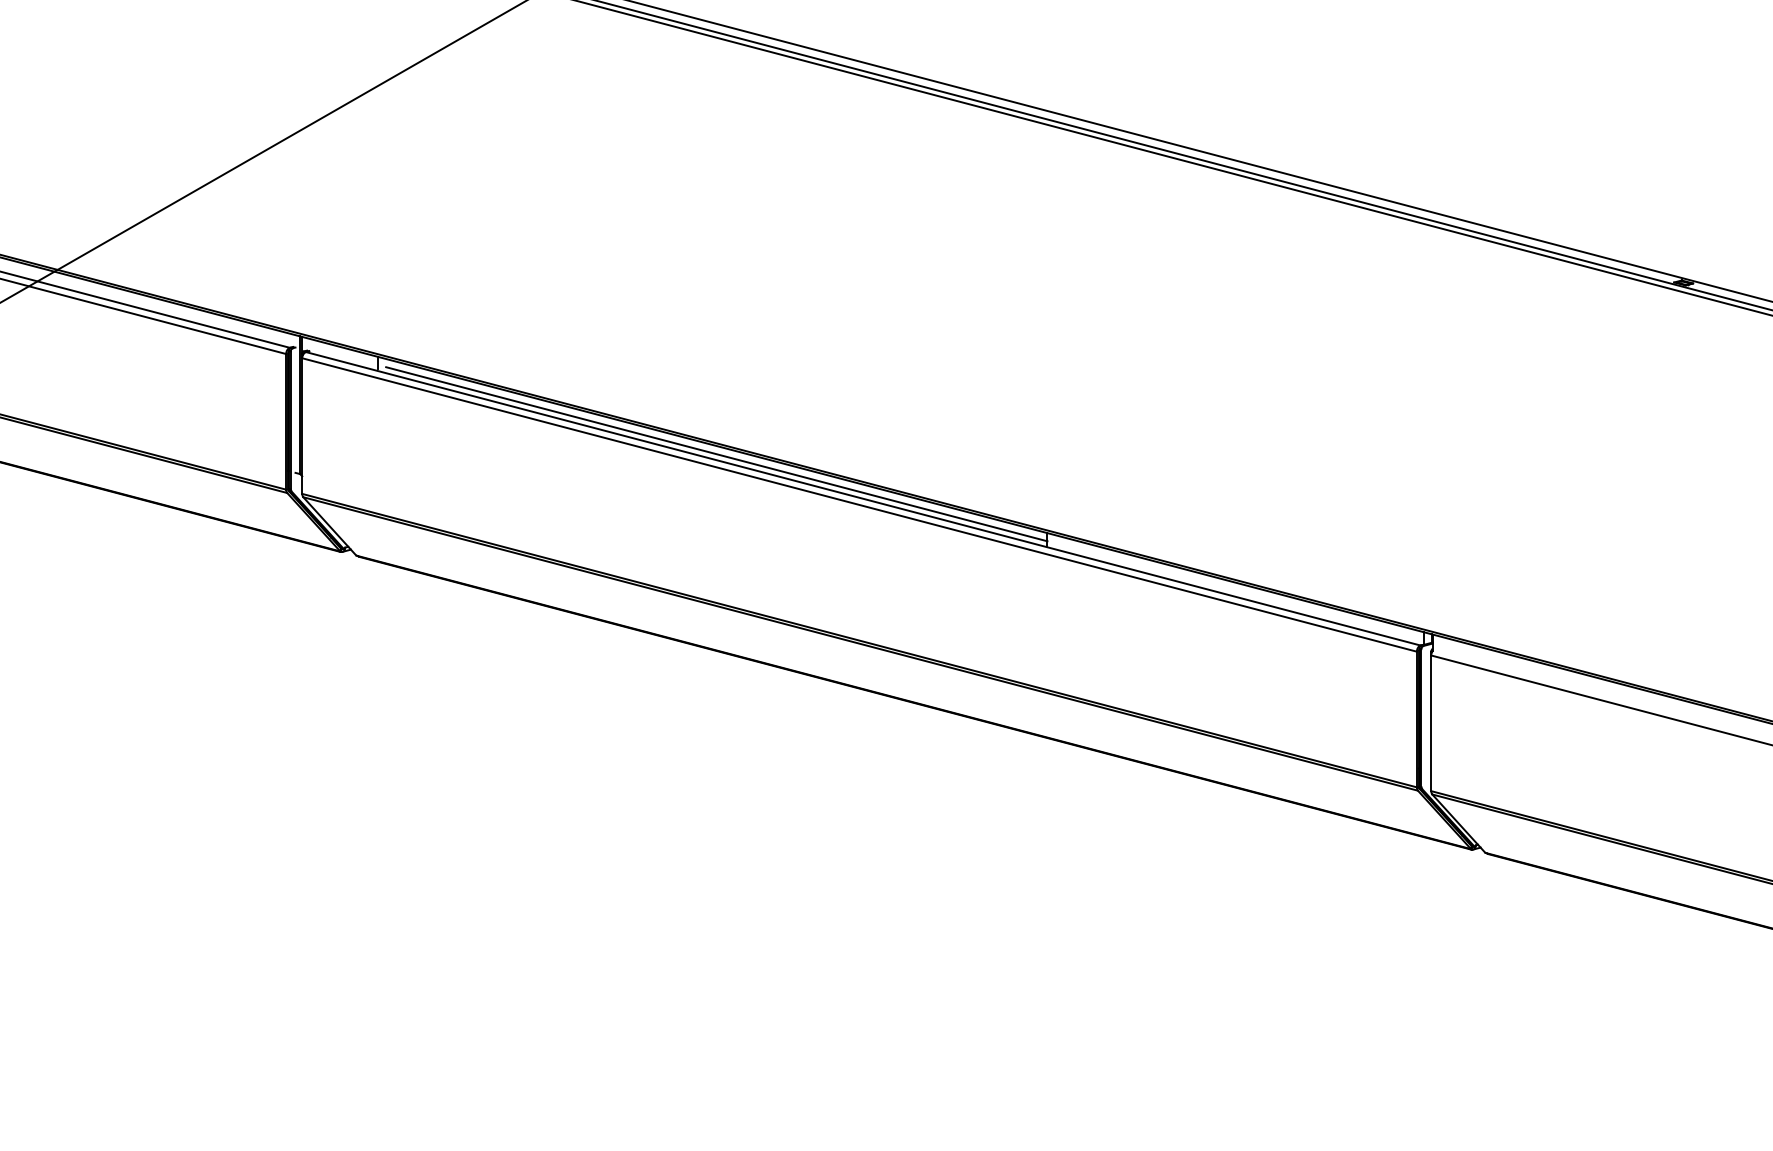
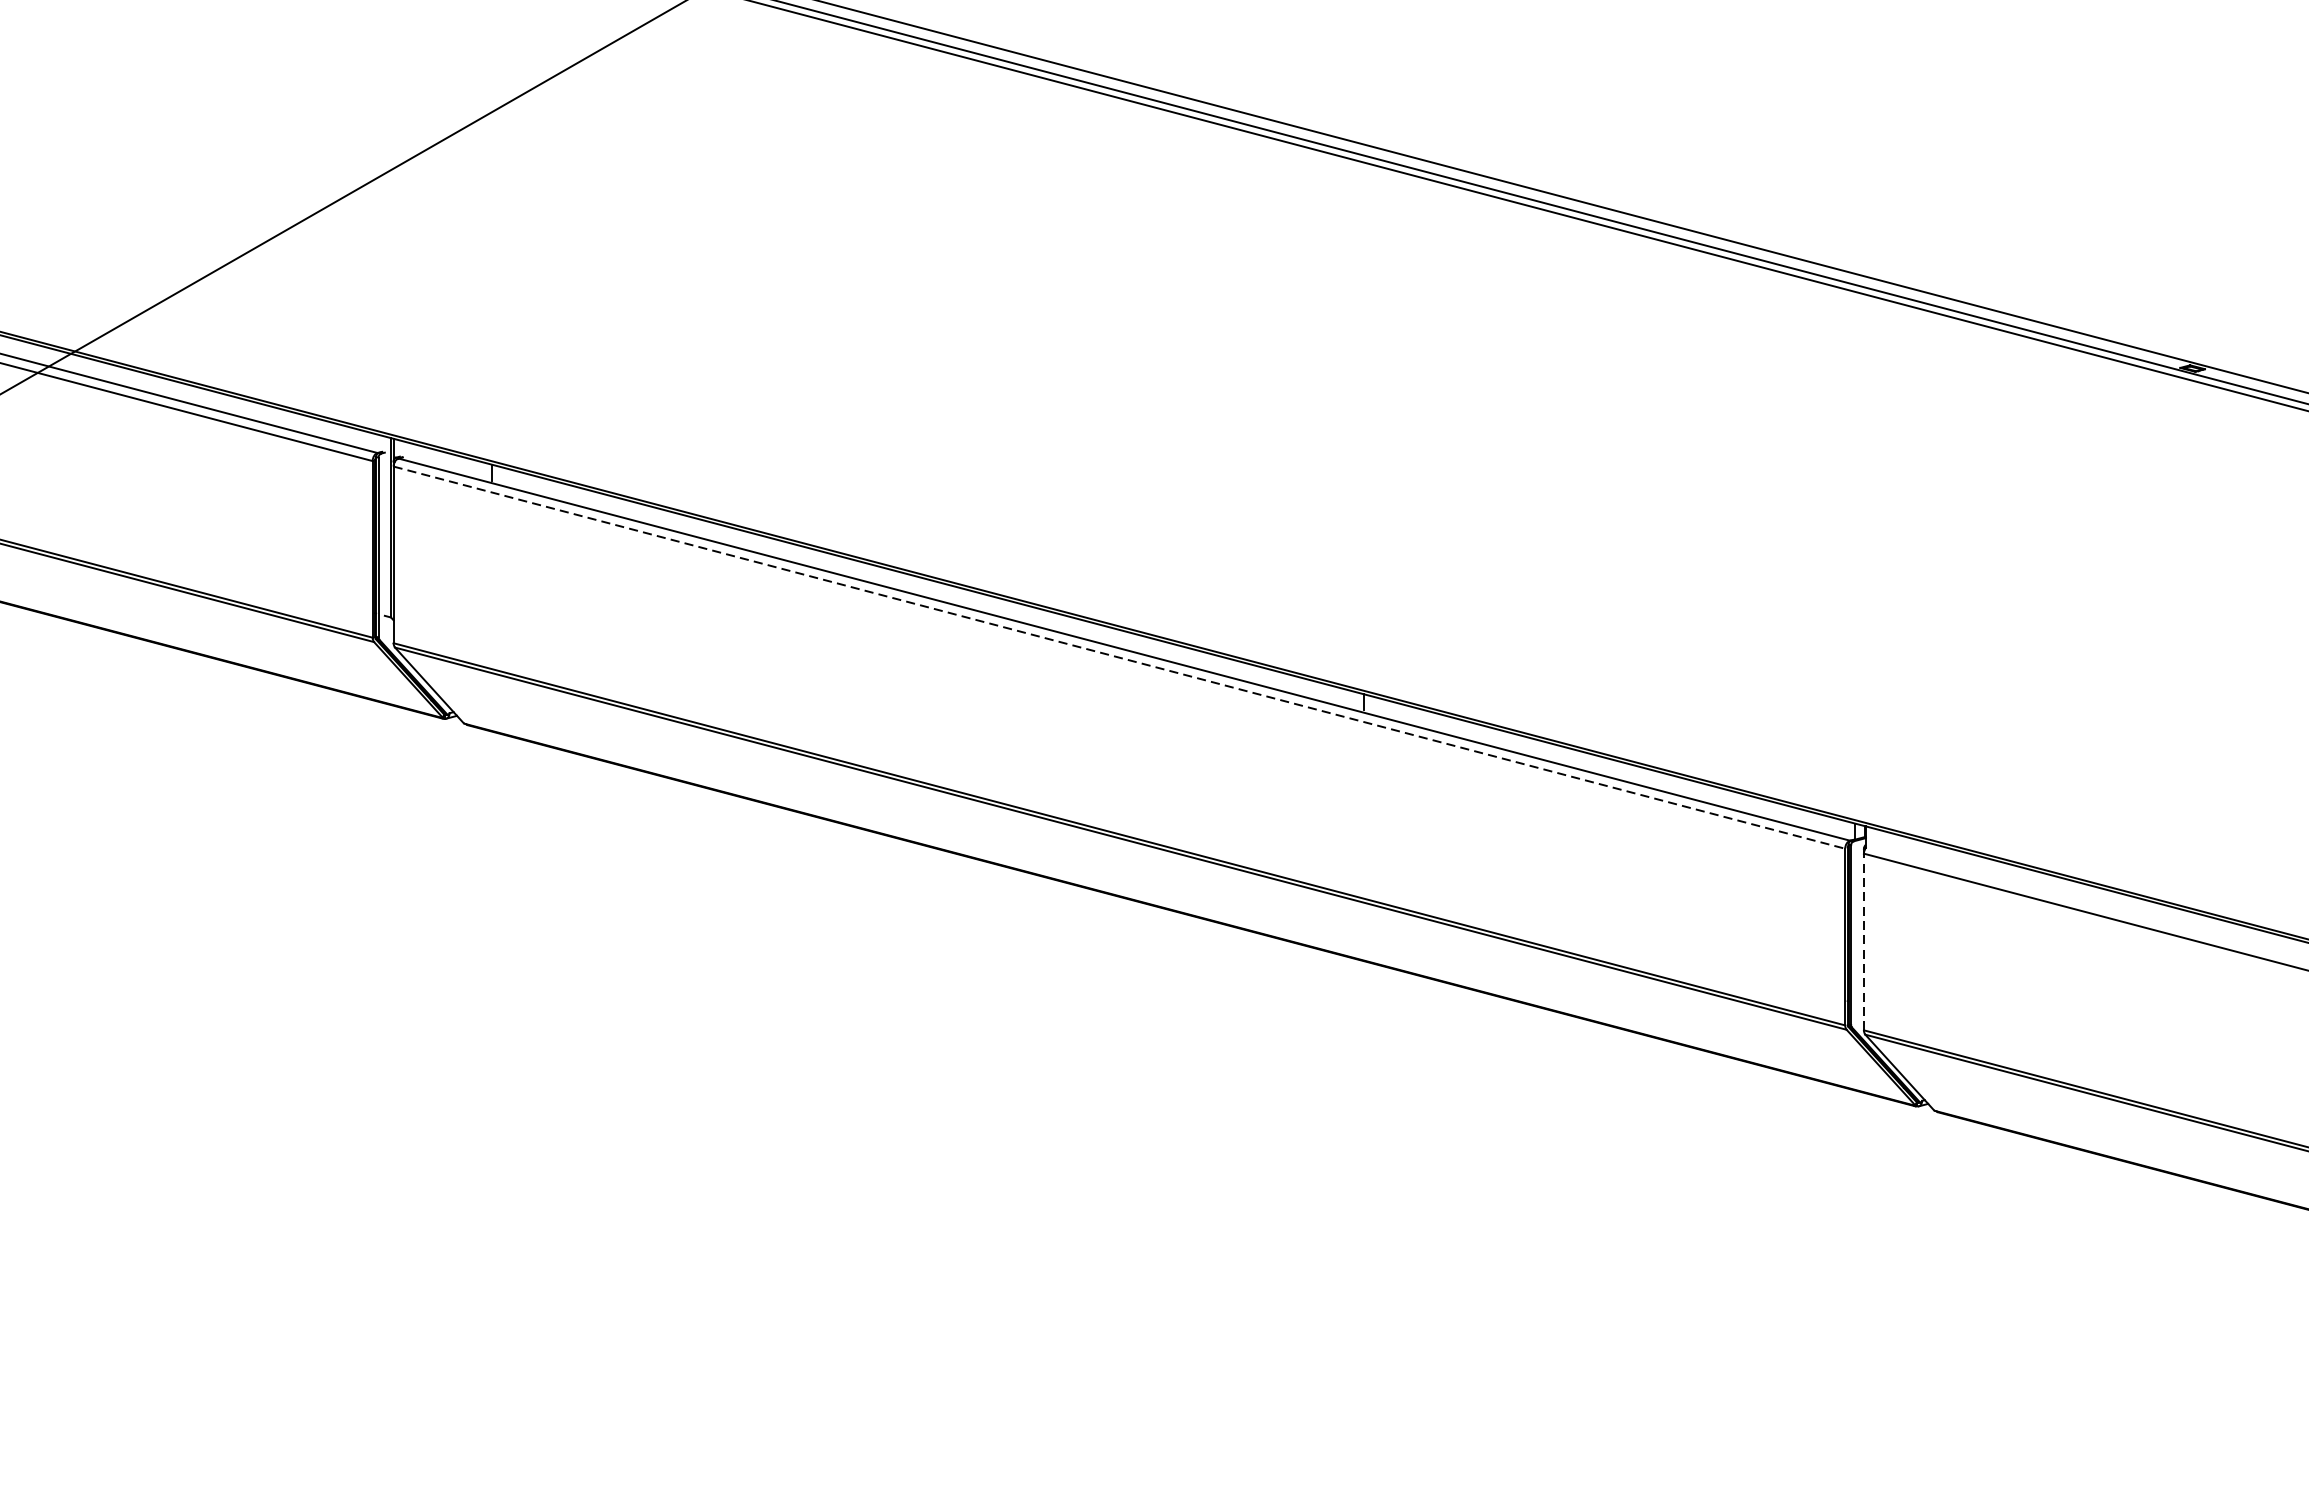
line: (716, 454) -> (933, 591), removed
line: (860, 505) -> (1120, 658), solid -> dashed
line: (1431, 723) -> (1864, 942), solid -> dashed

